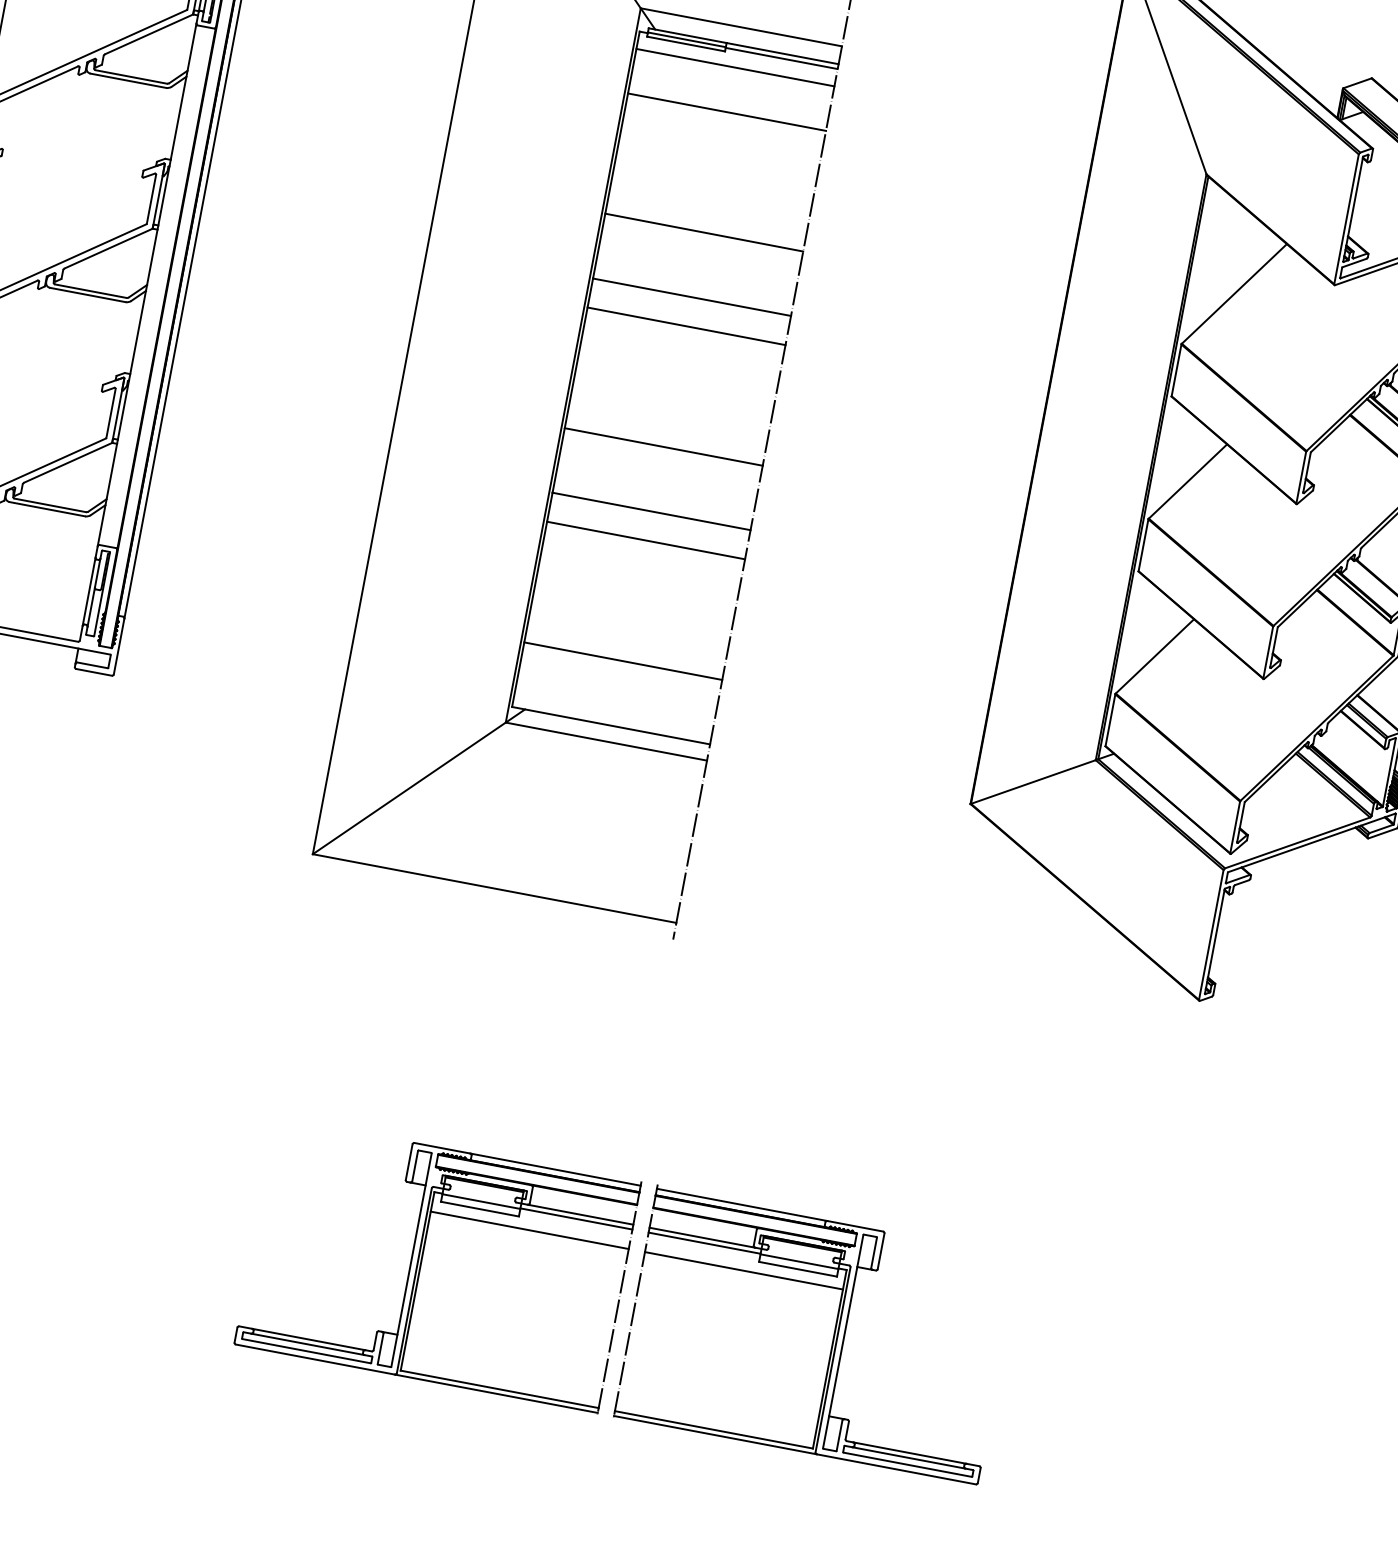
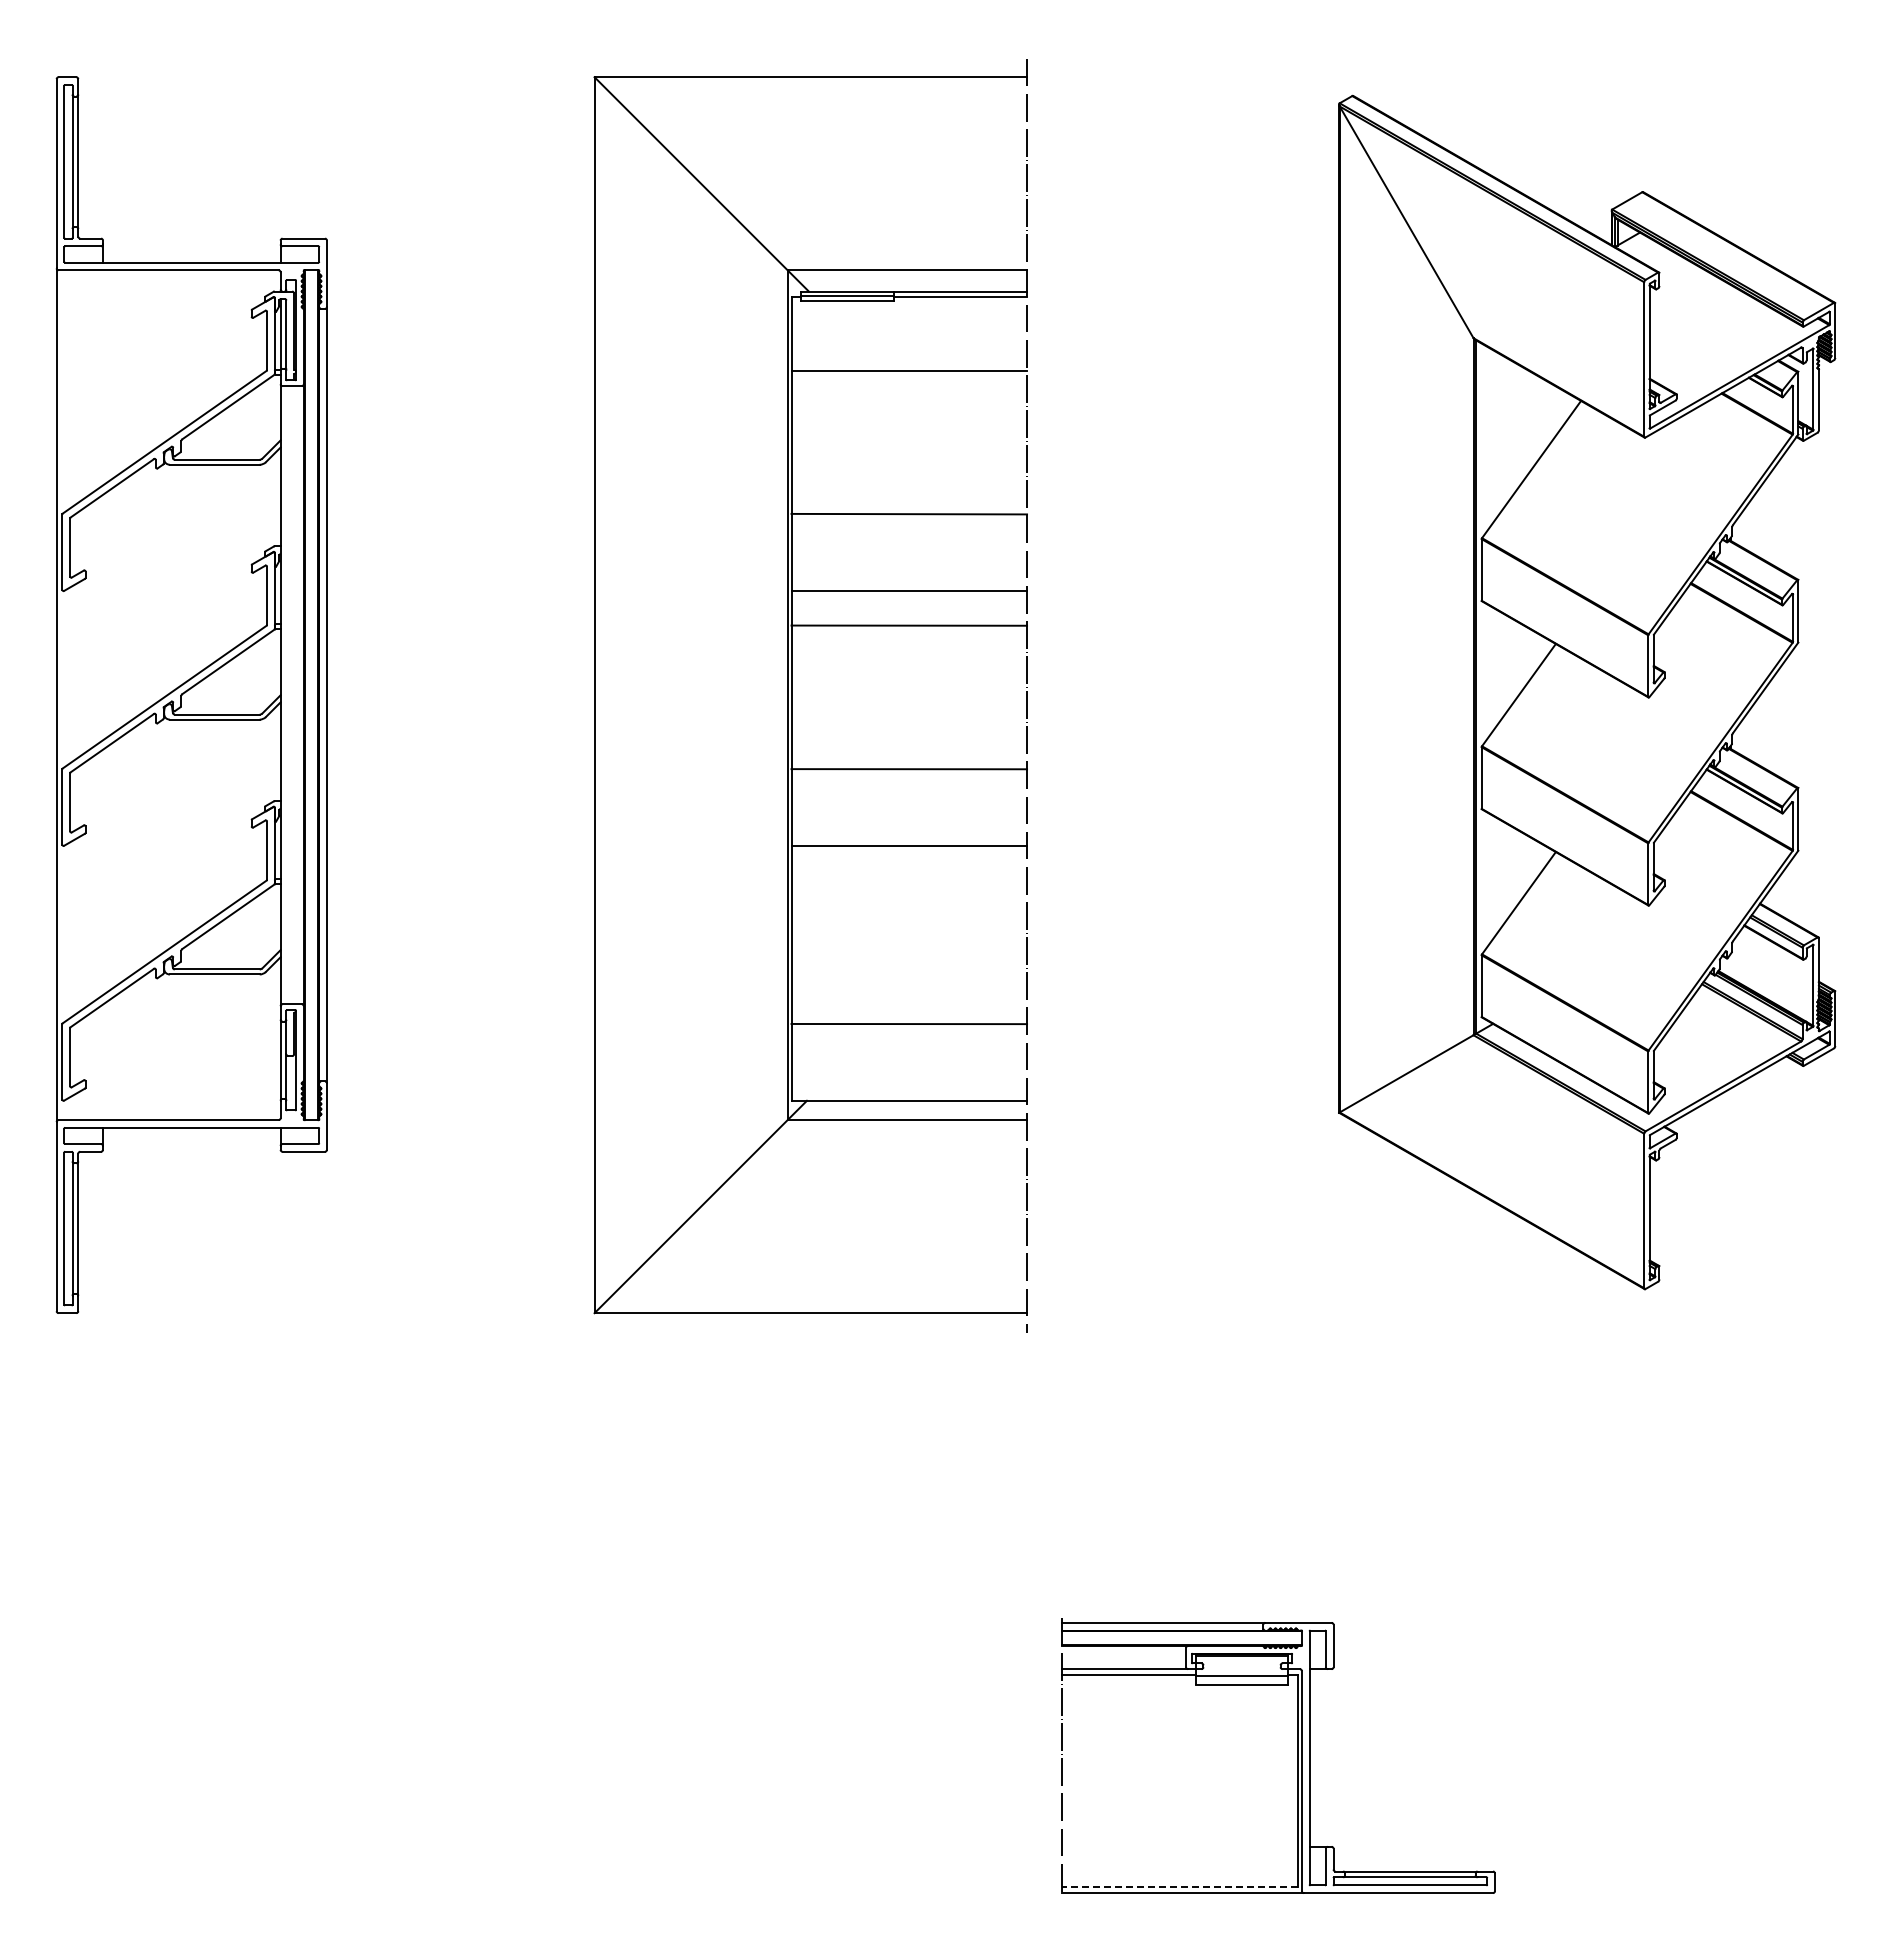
line: (735, 67) -> (909, 317), removed
line: (646, 540) -> (909, 880), removed
part: (422, 1259) -> (808, 1755), removed
line: (744, 1271) -> (1180, 1698), removed
line: (714, 1430) -> (1180, 1887), solid -> dashed

